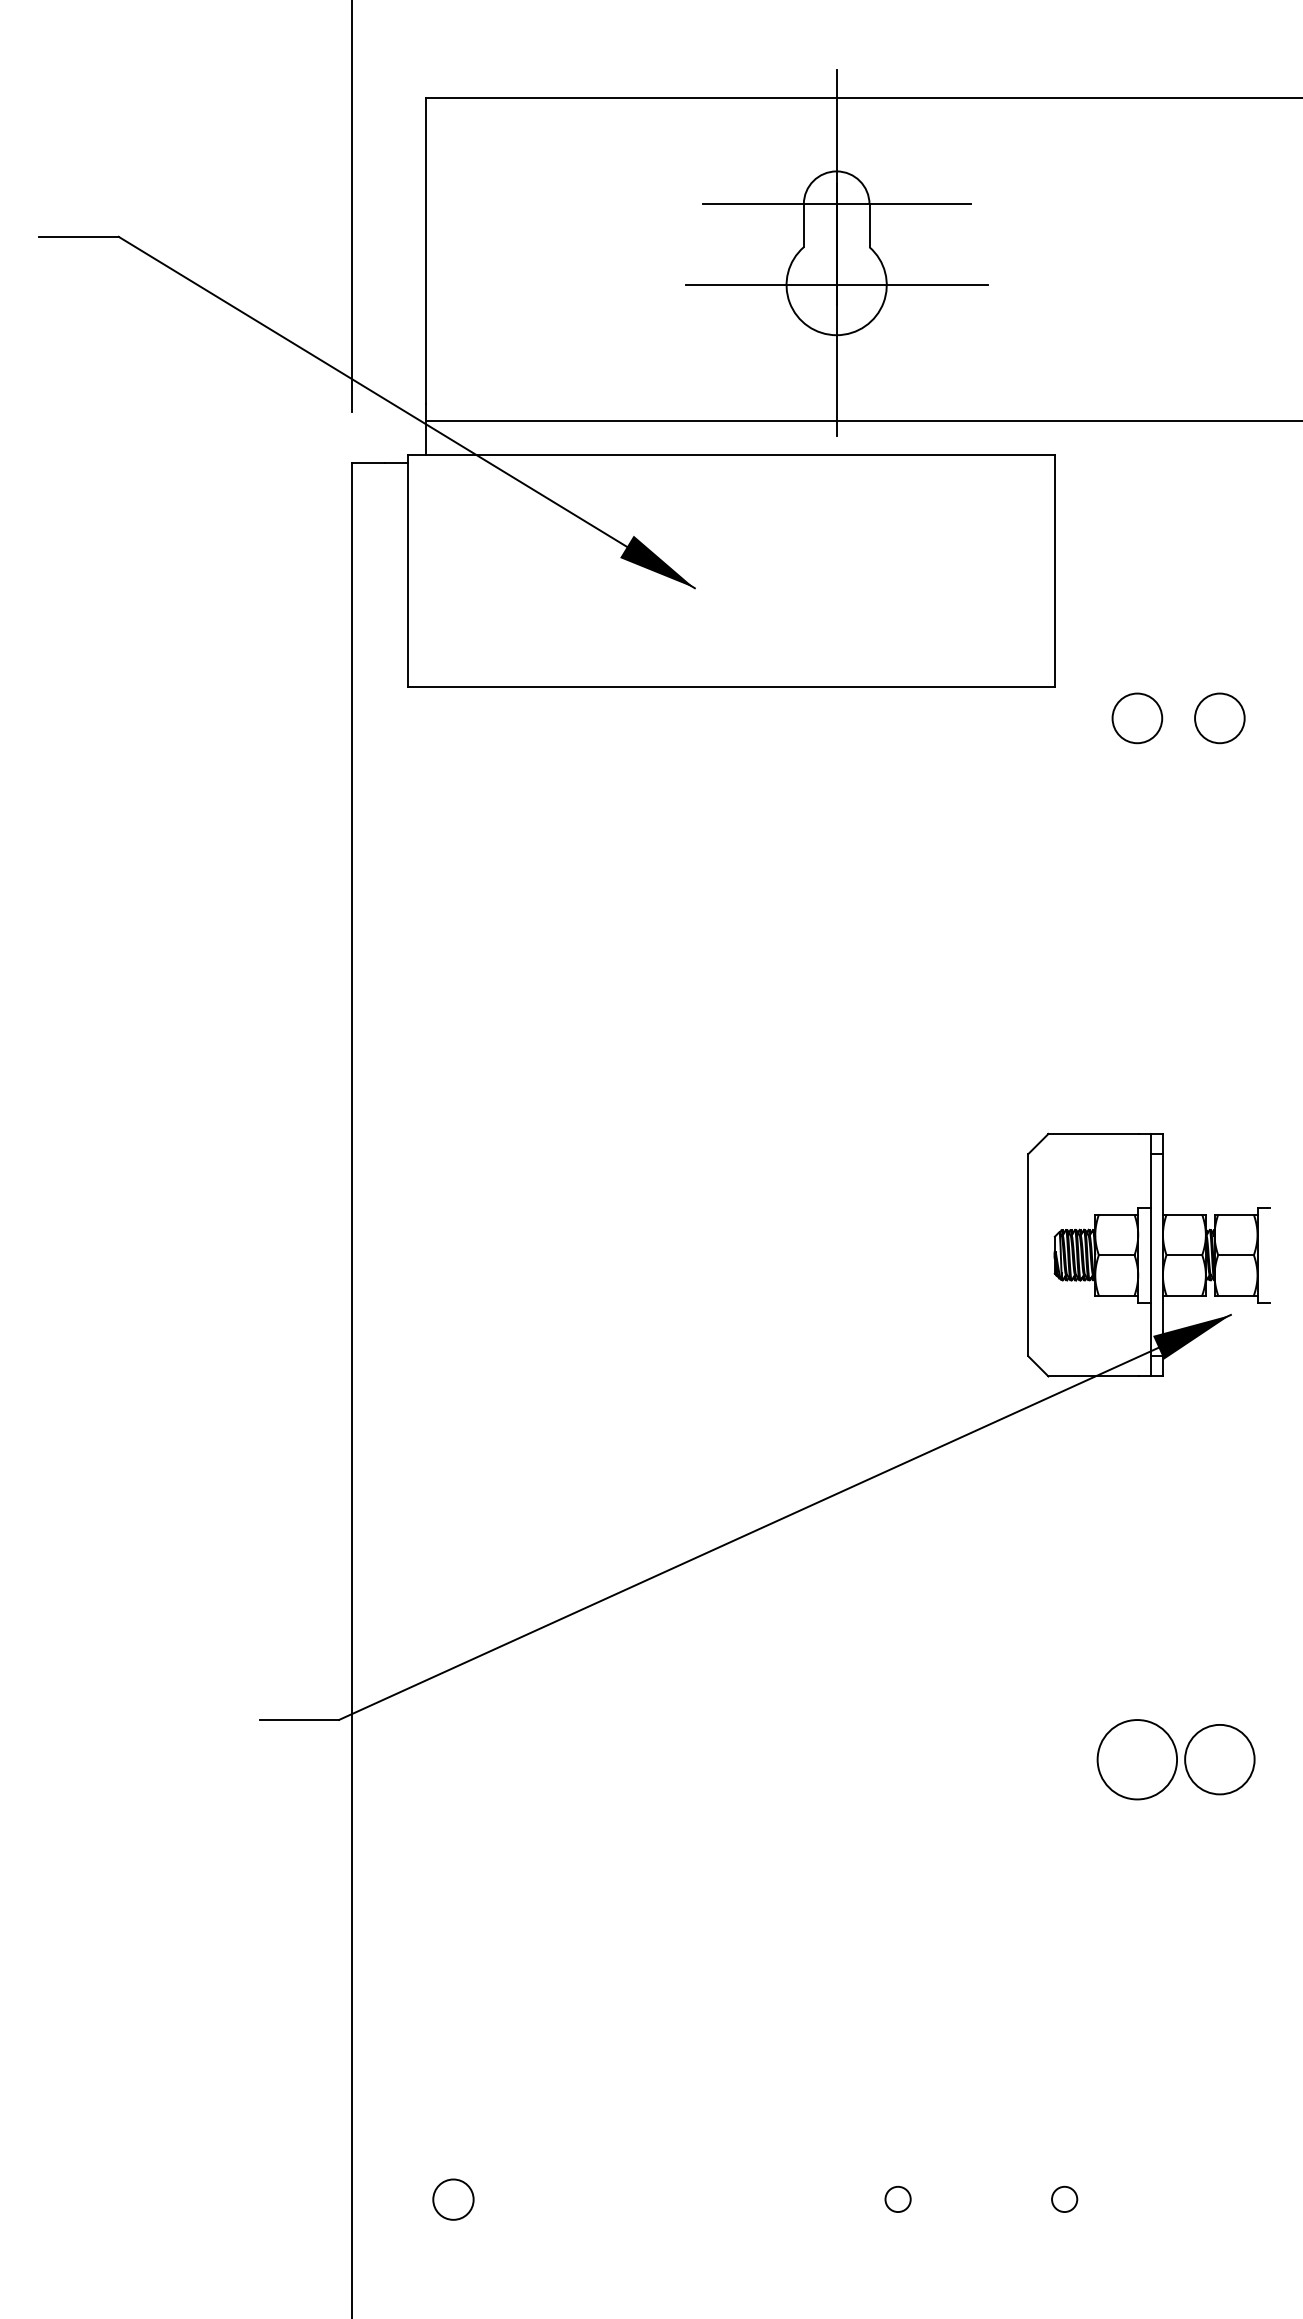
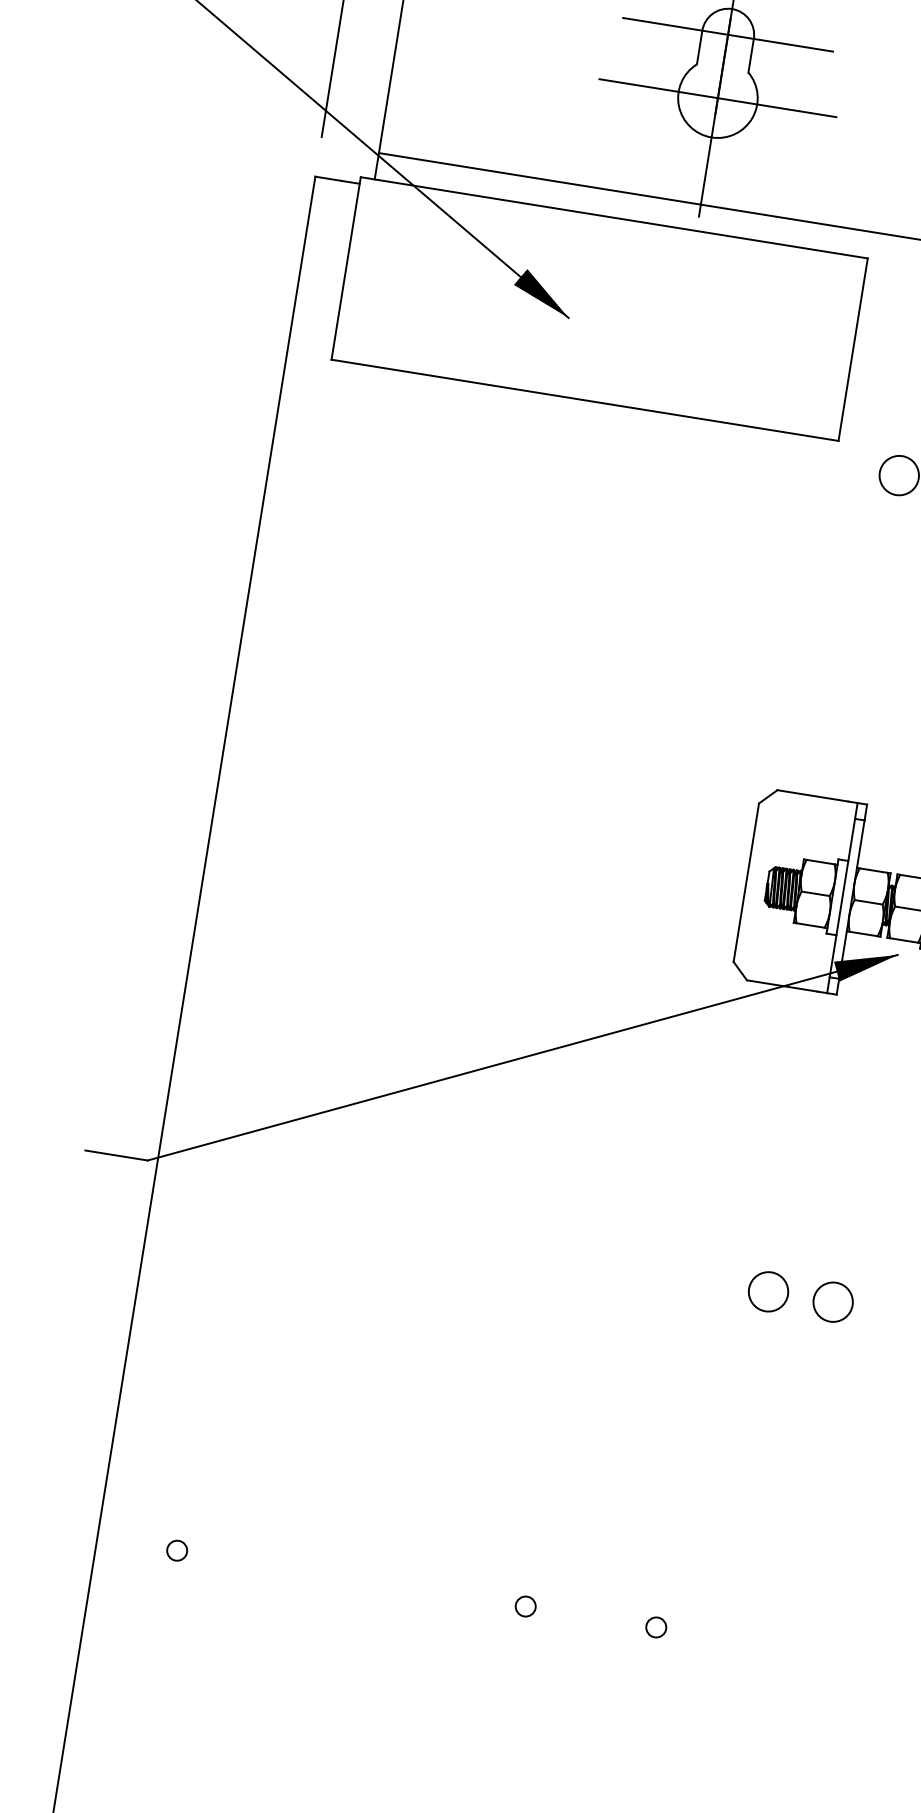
circle: (1137, 1759) -> (768, 1291), size x0.62
circle: (1219, 1759) -> (832, 1302), size x0.71
circle: (453, 2198) -> (177, 1550), size x0.62

